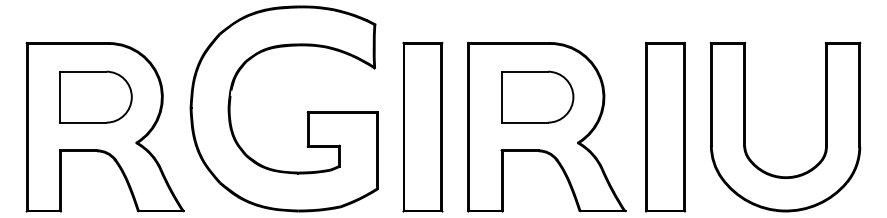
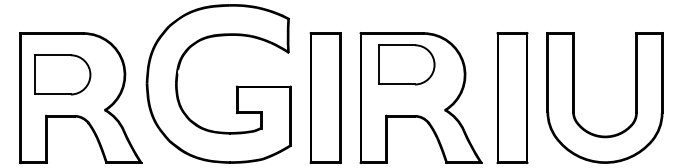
part: (95, 96) -> (62, 74), moved
part: (536, 96) -> (406, 64), moved

